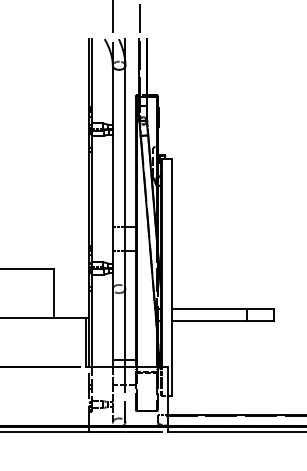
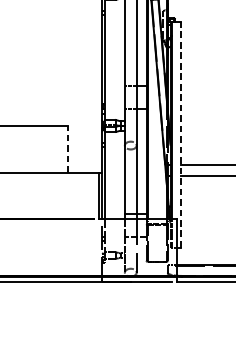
line: (172, 277) -> (181, 134), solid -> dashed
line: (53, 292) -> (68, 148), solid -> dashed

